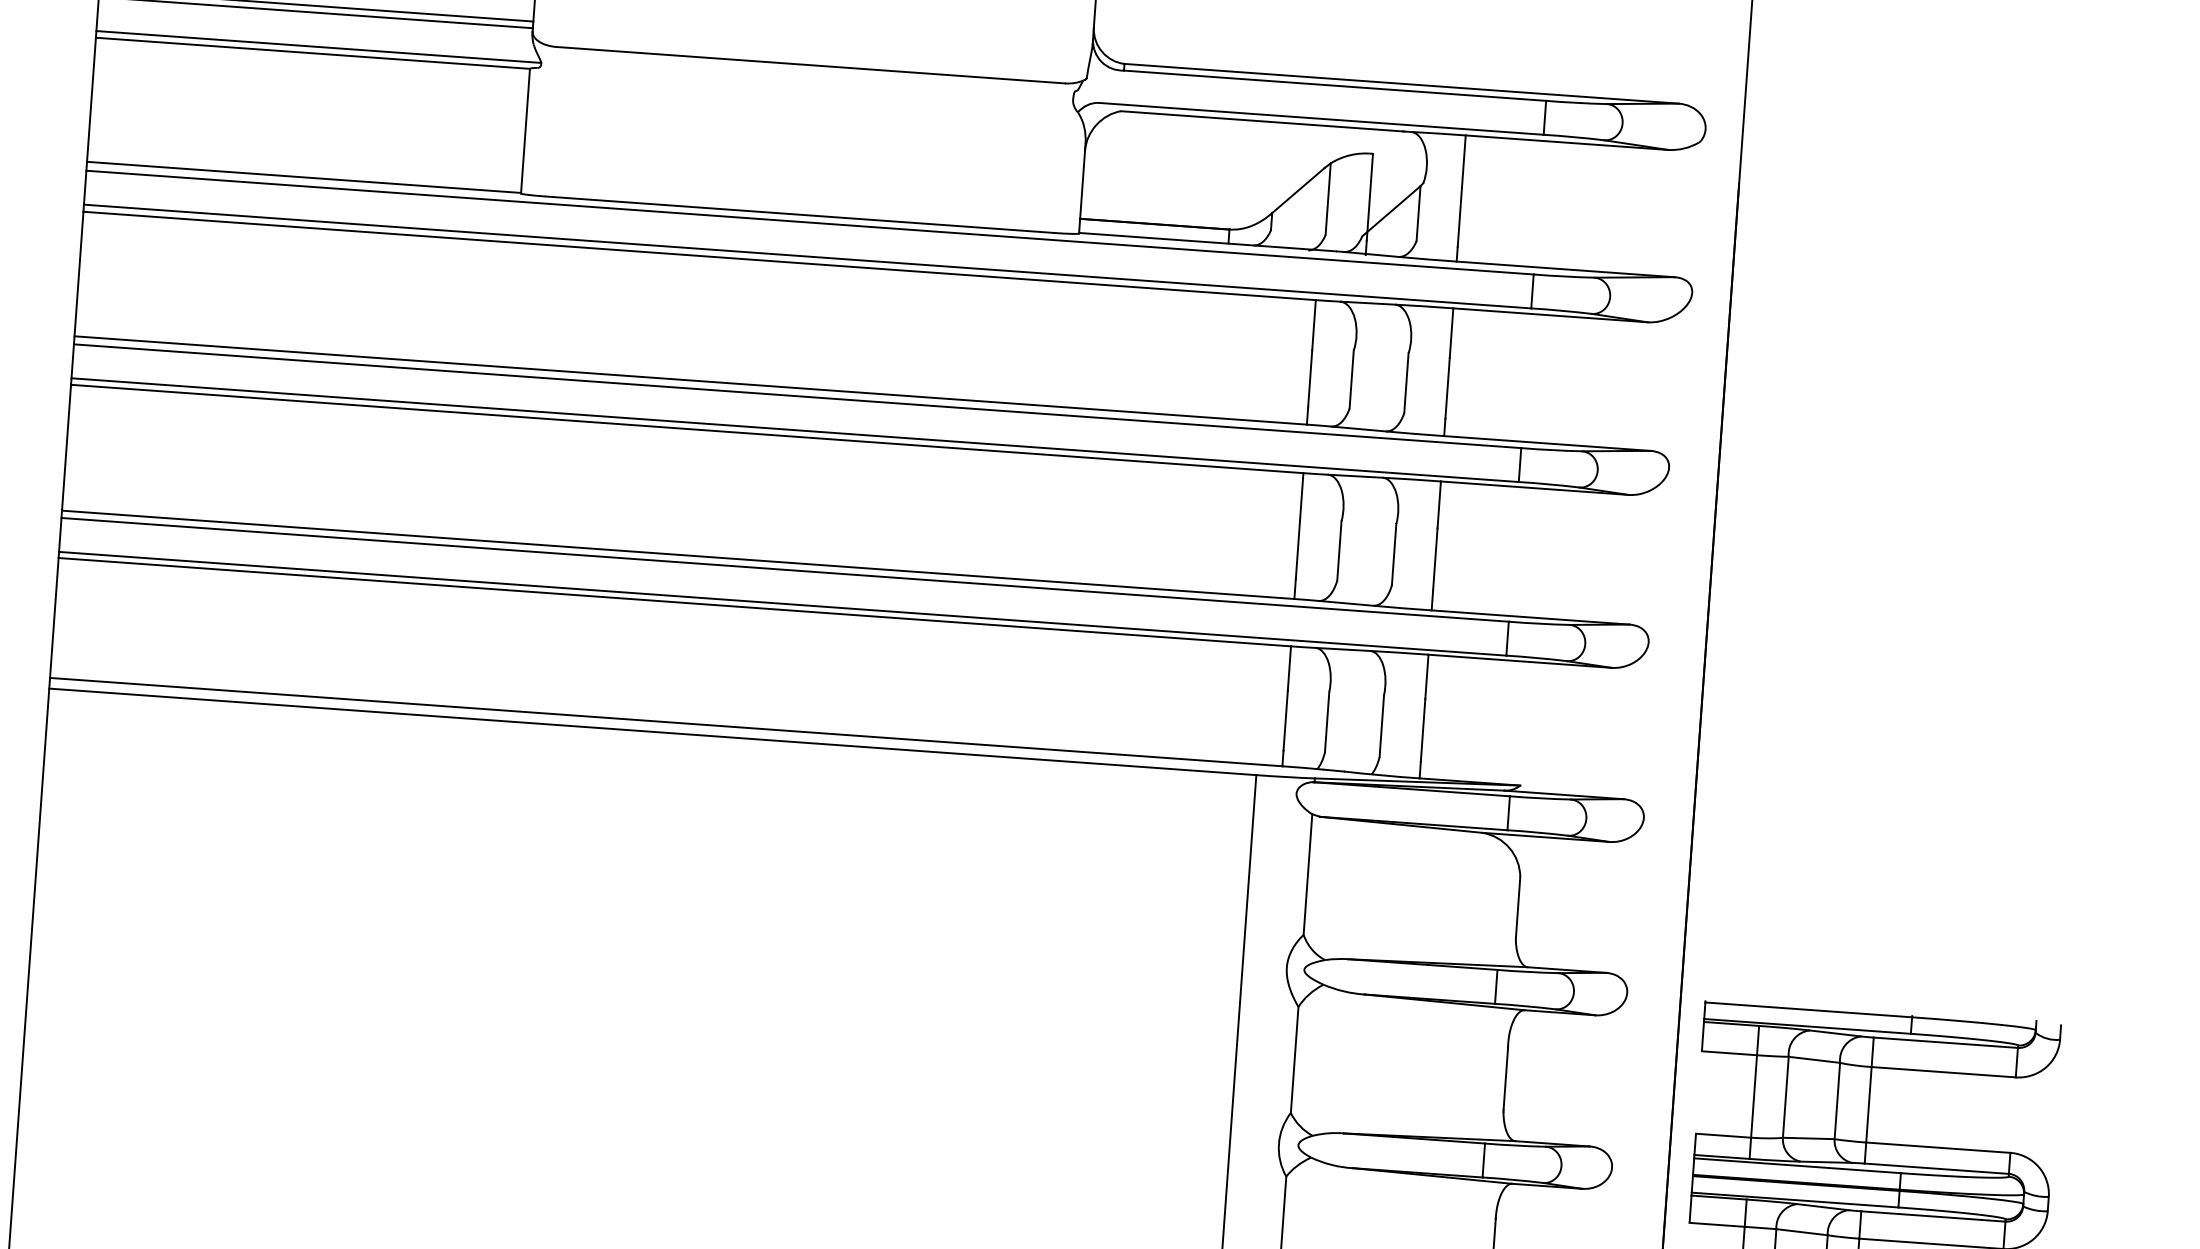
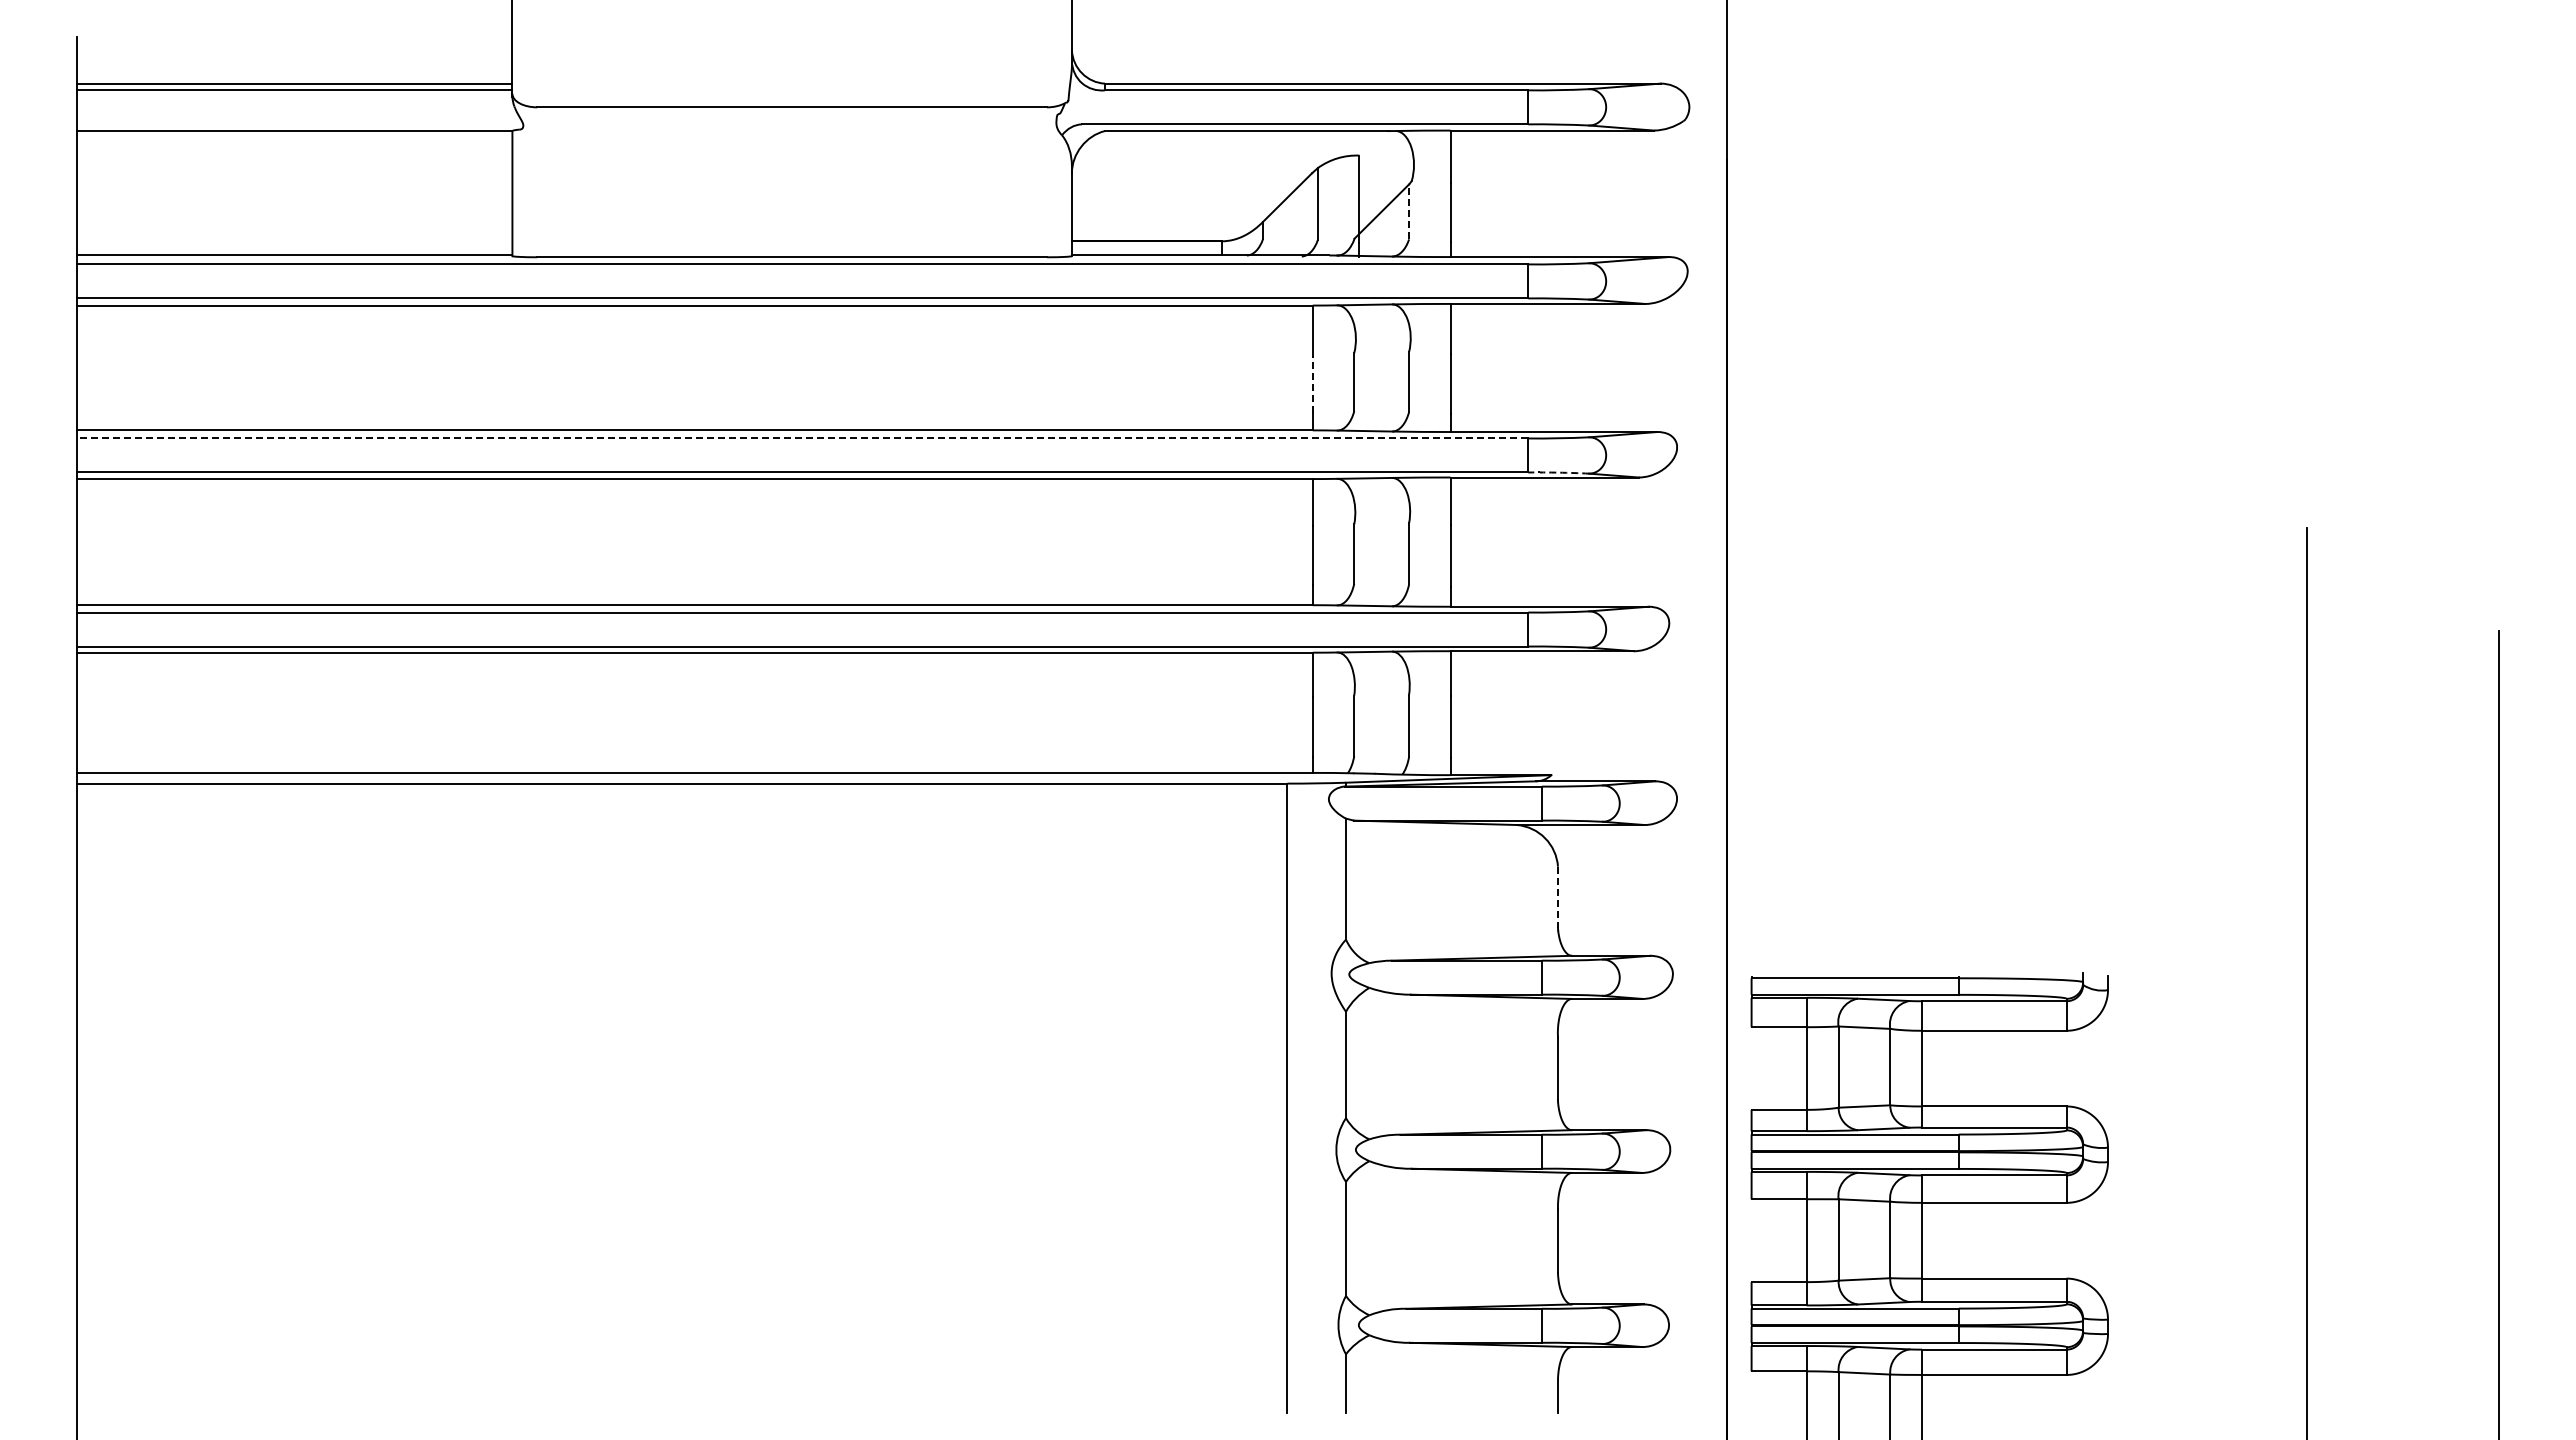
line: (319, 47) -> (300, 124), removed
line: (1419, 213) -> (1409, 211), solid -> dashed
line: (1309, 378) -> (1312, 384), solid -> dashed
line: (797, 396) -> (802, 438), solid -> dashed
arc: (1548, 484) -> (1558, 472), solid -> dashed
line: (1517, 908) -> (1557, 897), solid -> dashed

